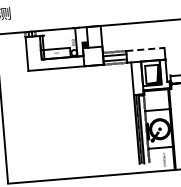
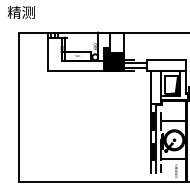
line: (145, 49) -> (166, 59), dashed -> solid
fill: (92, 56) -> (113, 62), added

